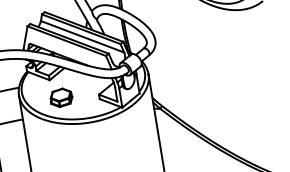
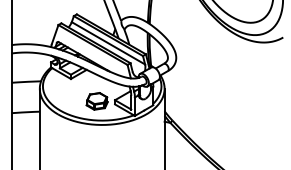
part: (60, 98) -> (96, 101), moved

